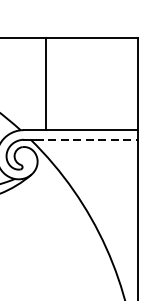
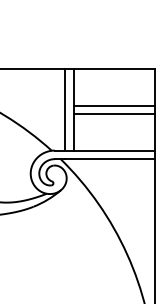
line: (90, 78) -> (113, 105), added
line: (36, 83) -> (65, 109), added
line: (90, 89) -> (113, 114), added
line: (87, 140) -> (110, 159), dashed -> solid

